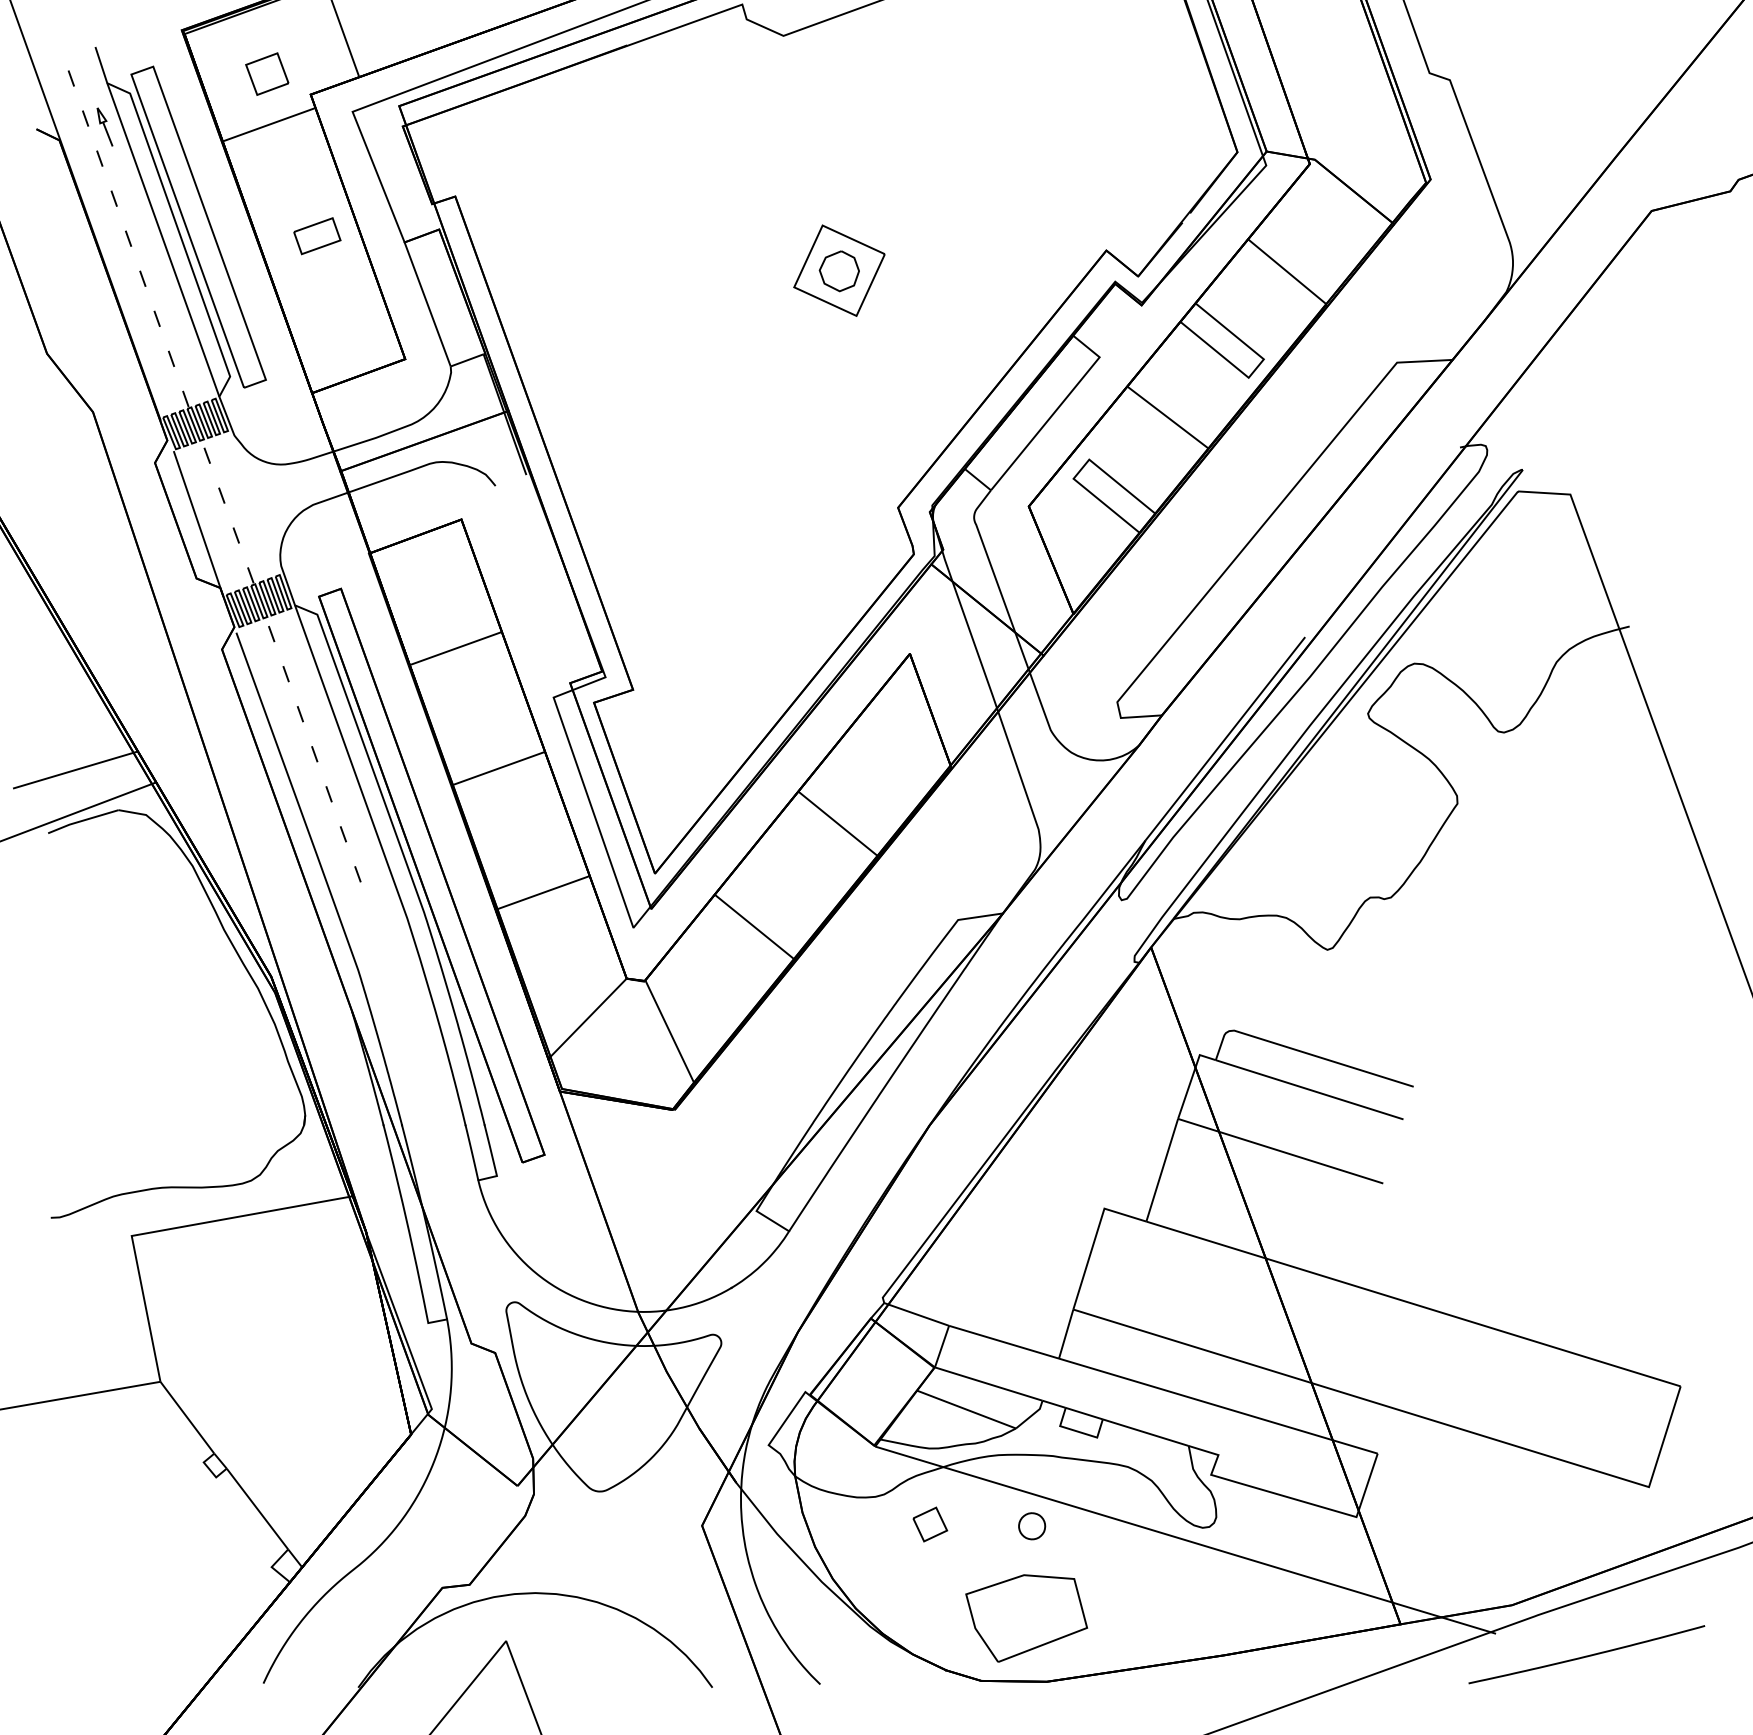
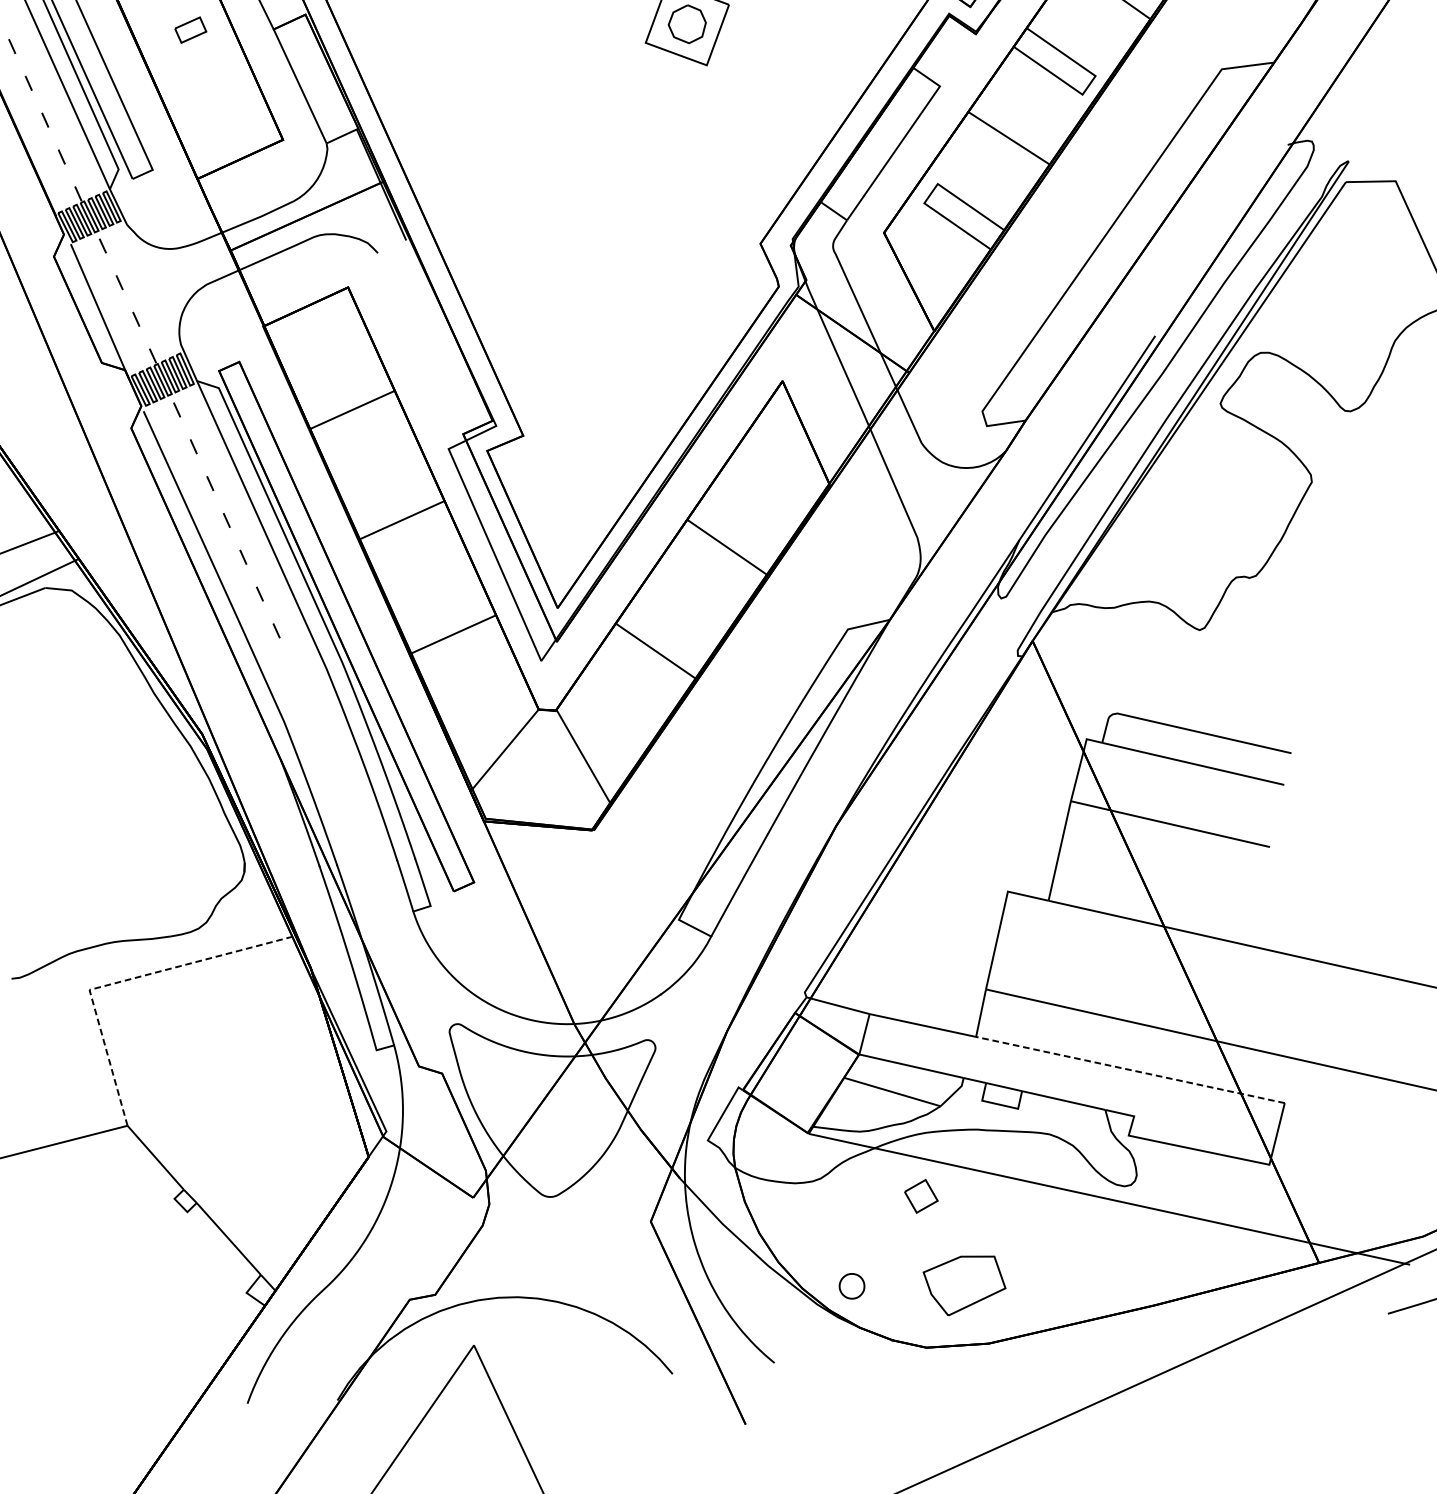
part: (317, 236) -> (190, 30), size x0.7
line: (169, 1229) -> (124, 981), solid -> dashed
line: (1217, 1405) -> (1129, 1069), solid -> dashed
part: (930, 1524) -> (921, 1196), moved
part: (1032, 1526) -> (852, 1286), moved
part: (1026, 1618) -> (964, 1285), size x0.7

